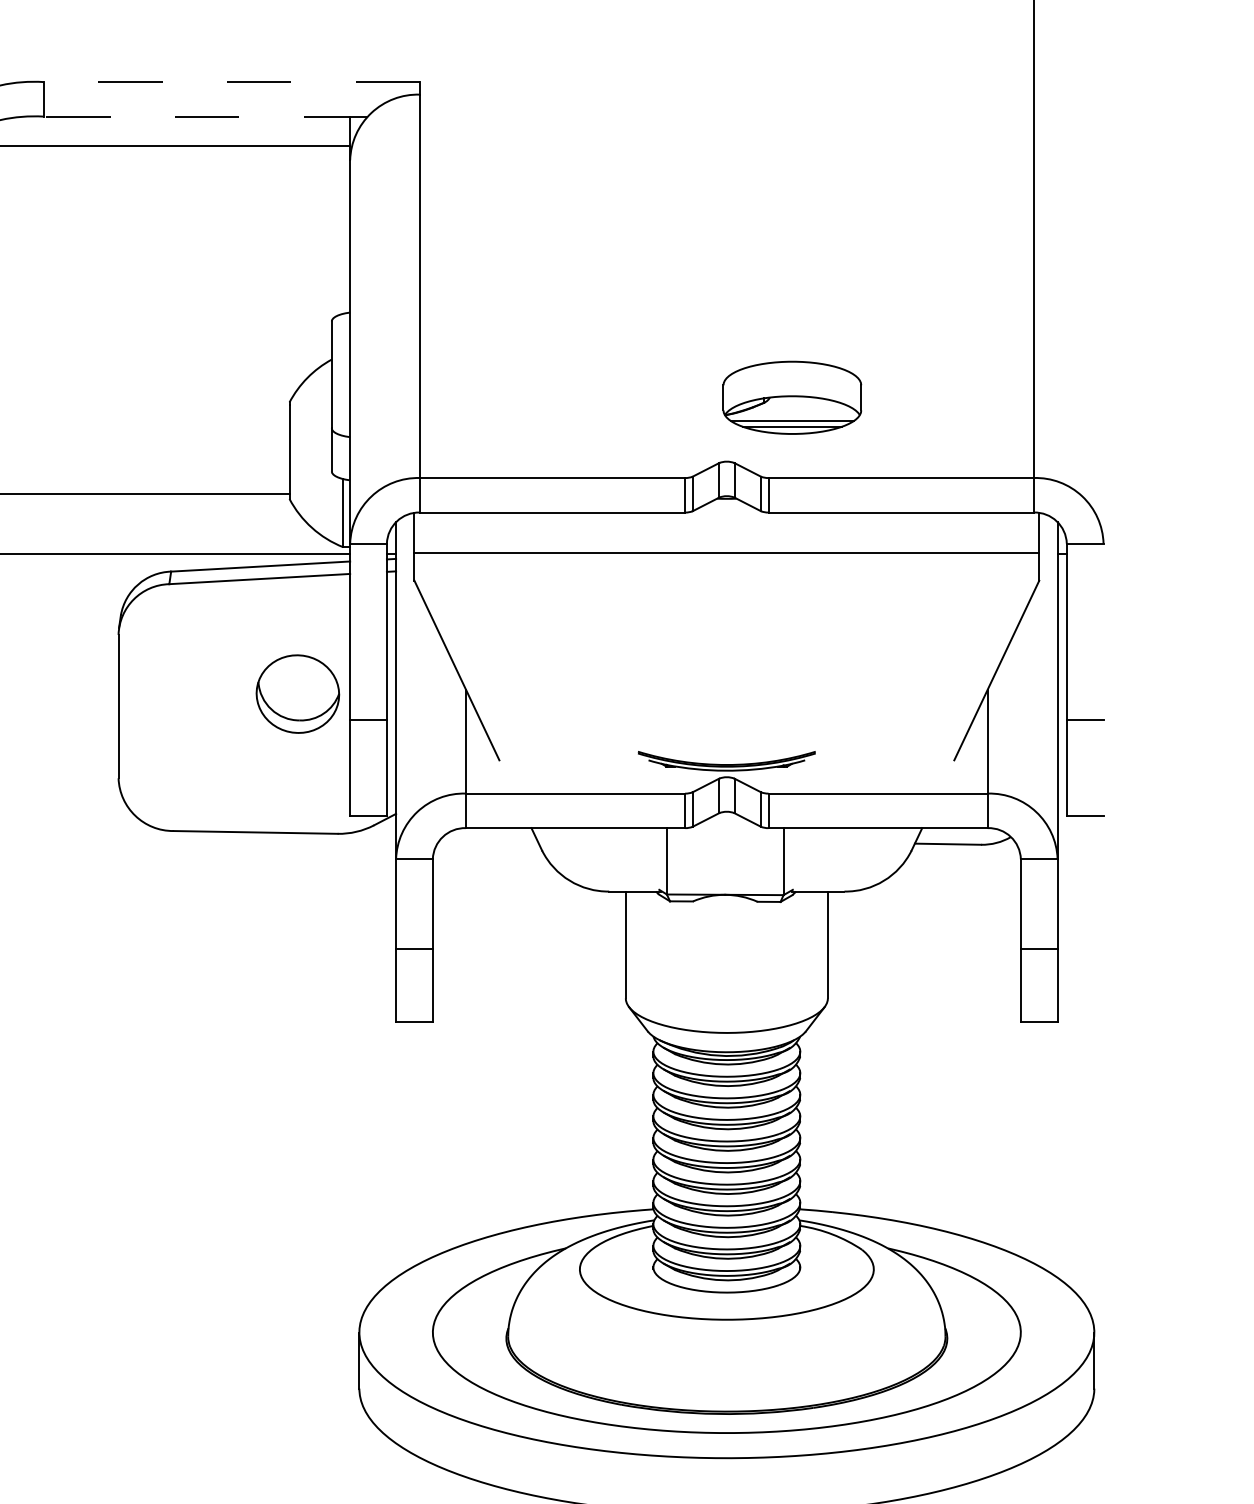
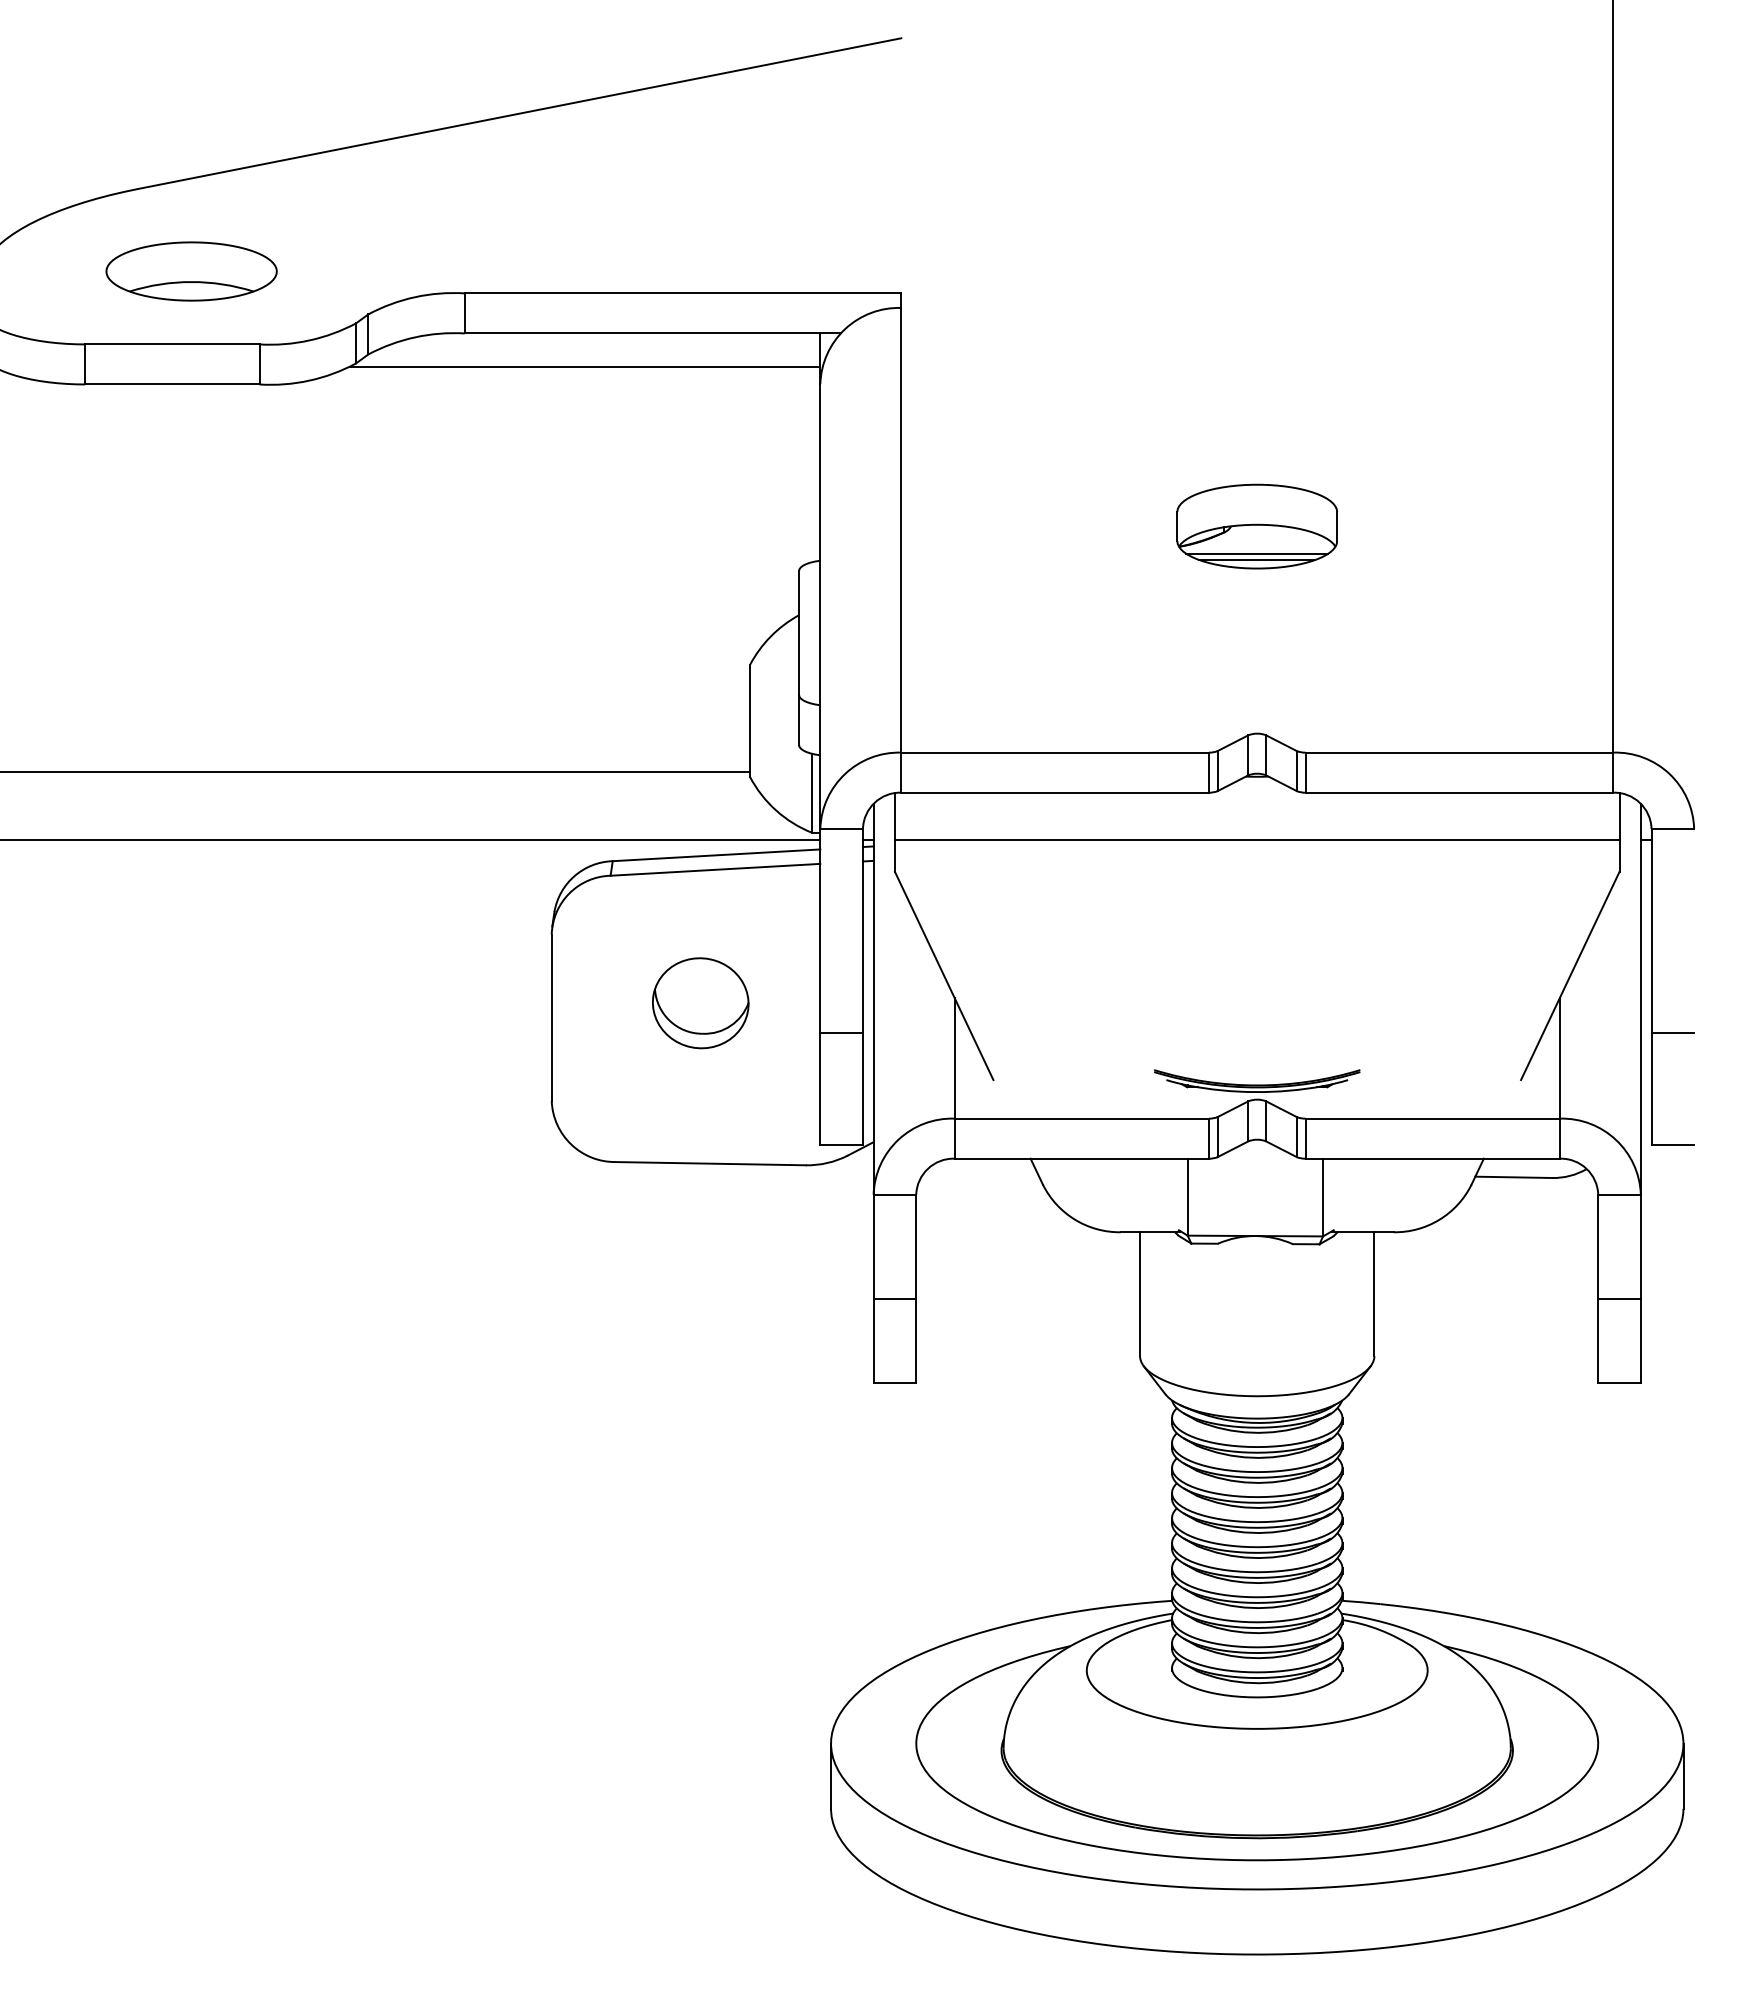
line: (231, 82) -> (682, 293), dashed -> solid
line: (205, 116) -> (652, 333), dashed -> solid
part: (791, 397) -> (1256, 526), moved
part: (297, 694) -> (700, 1003), moved

